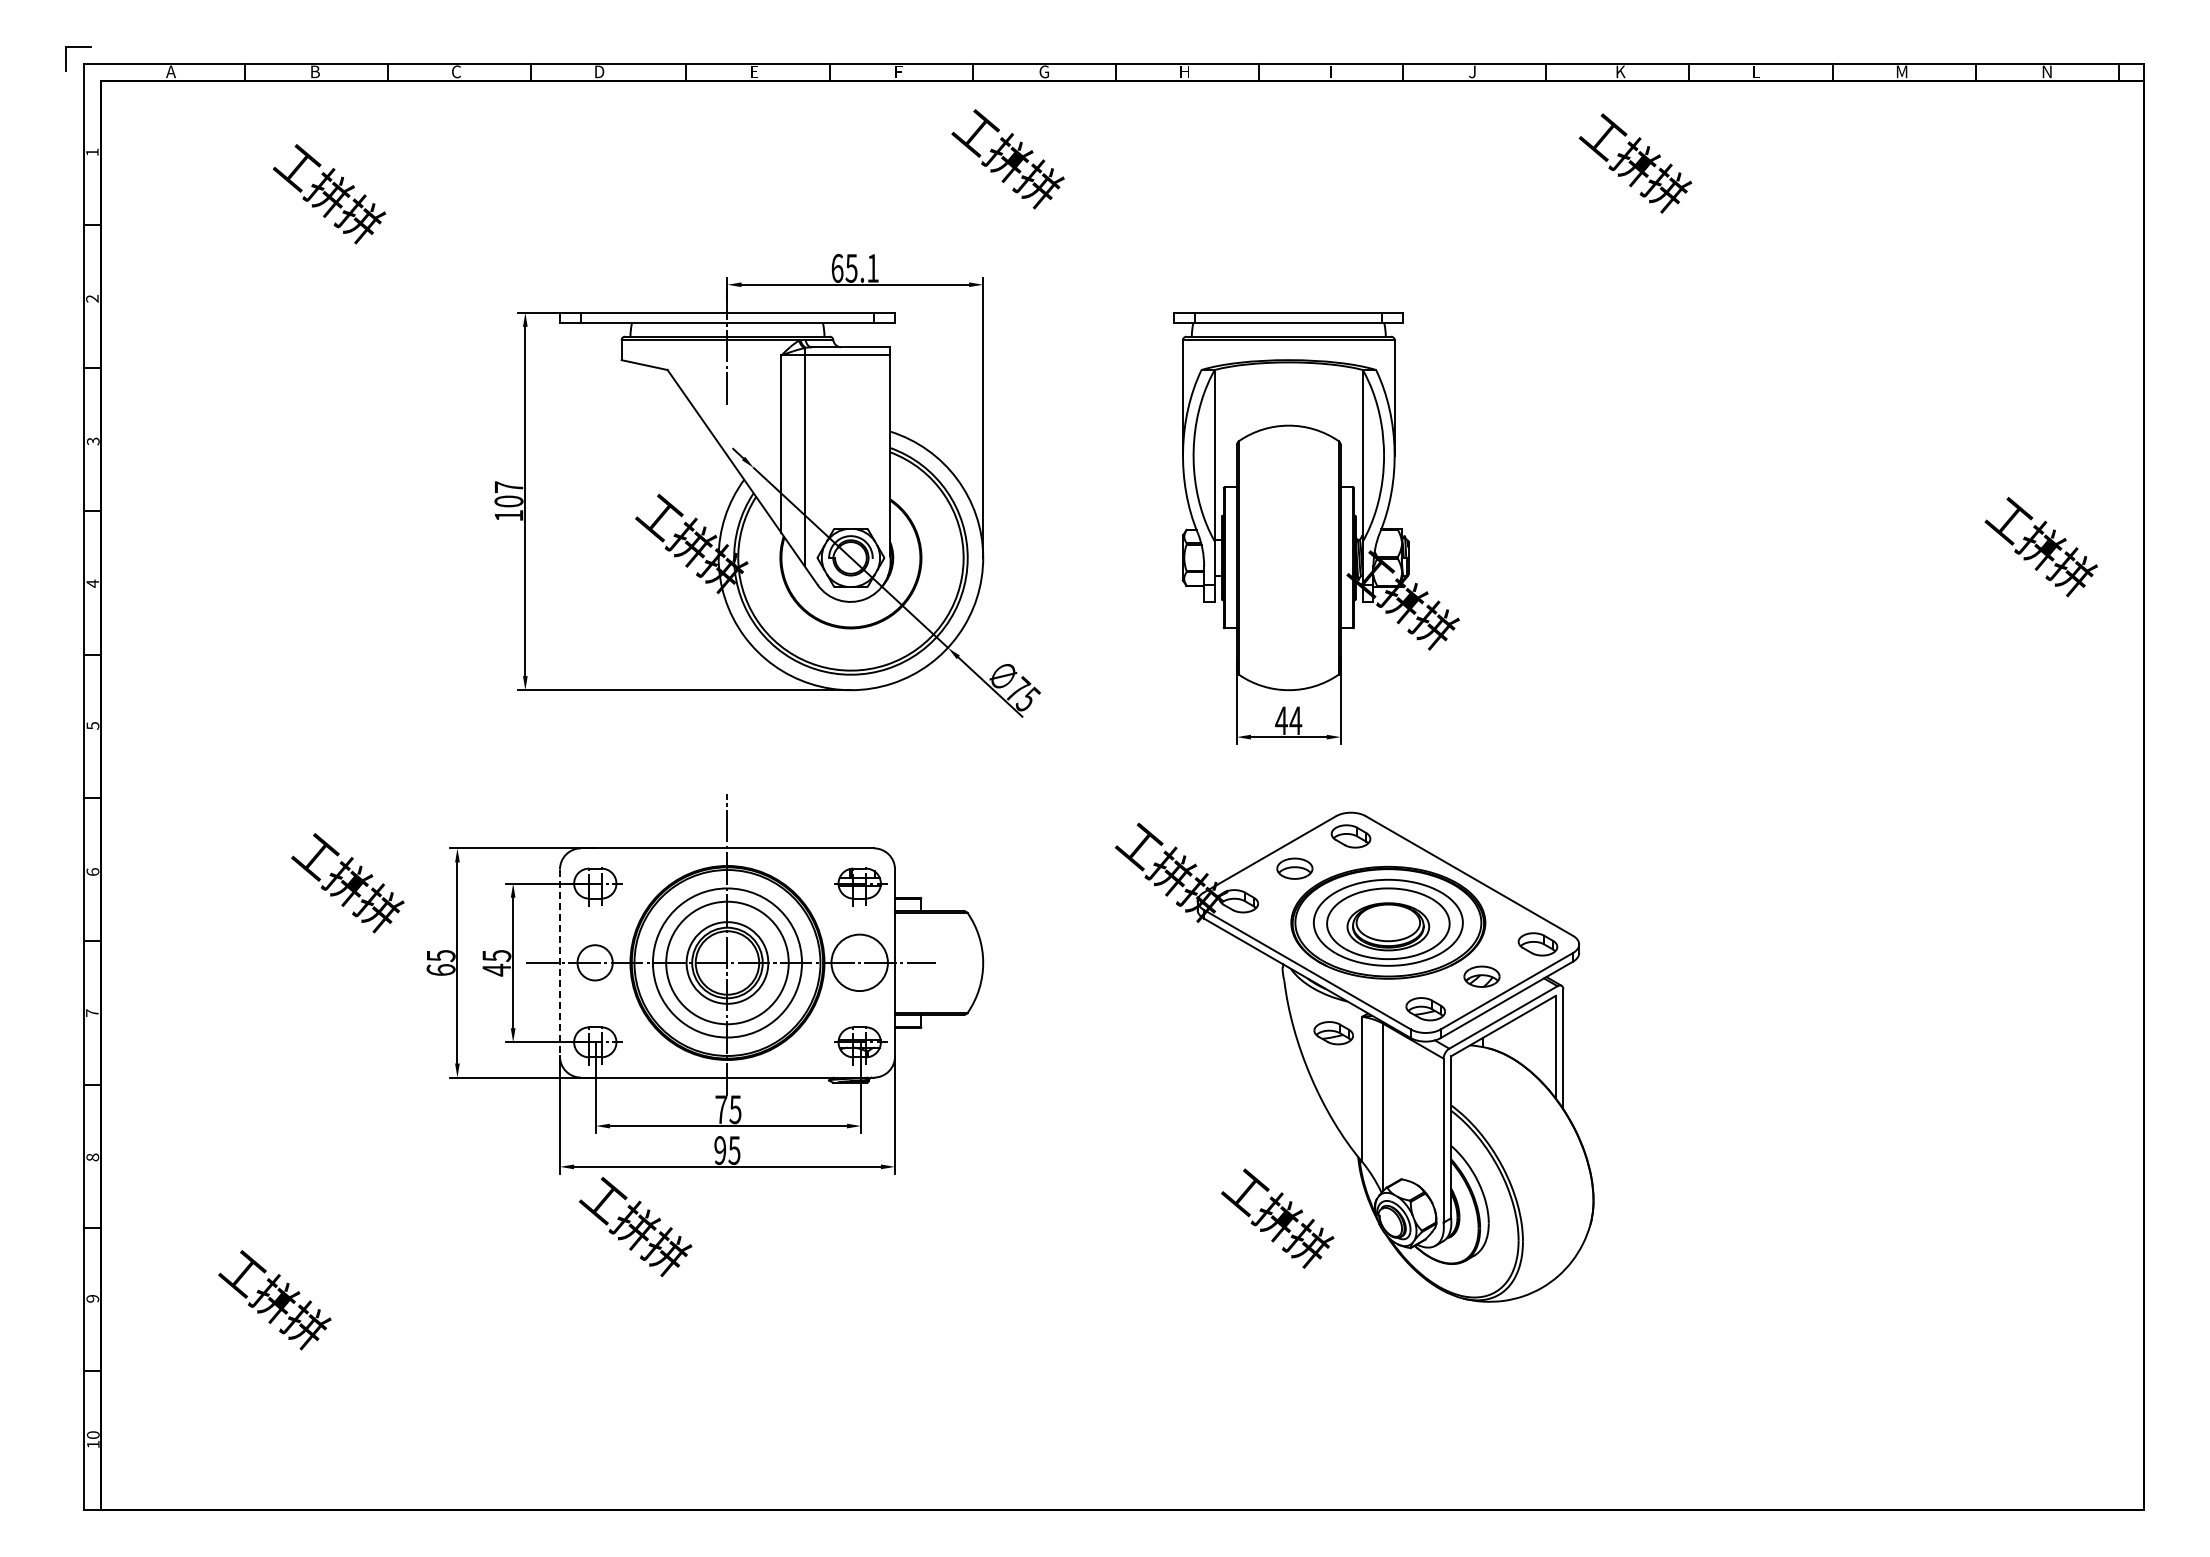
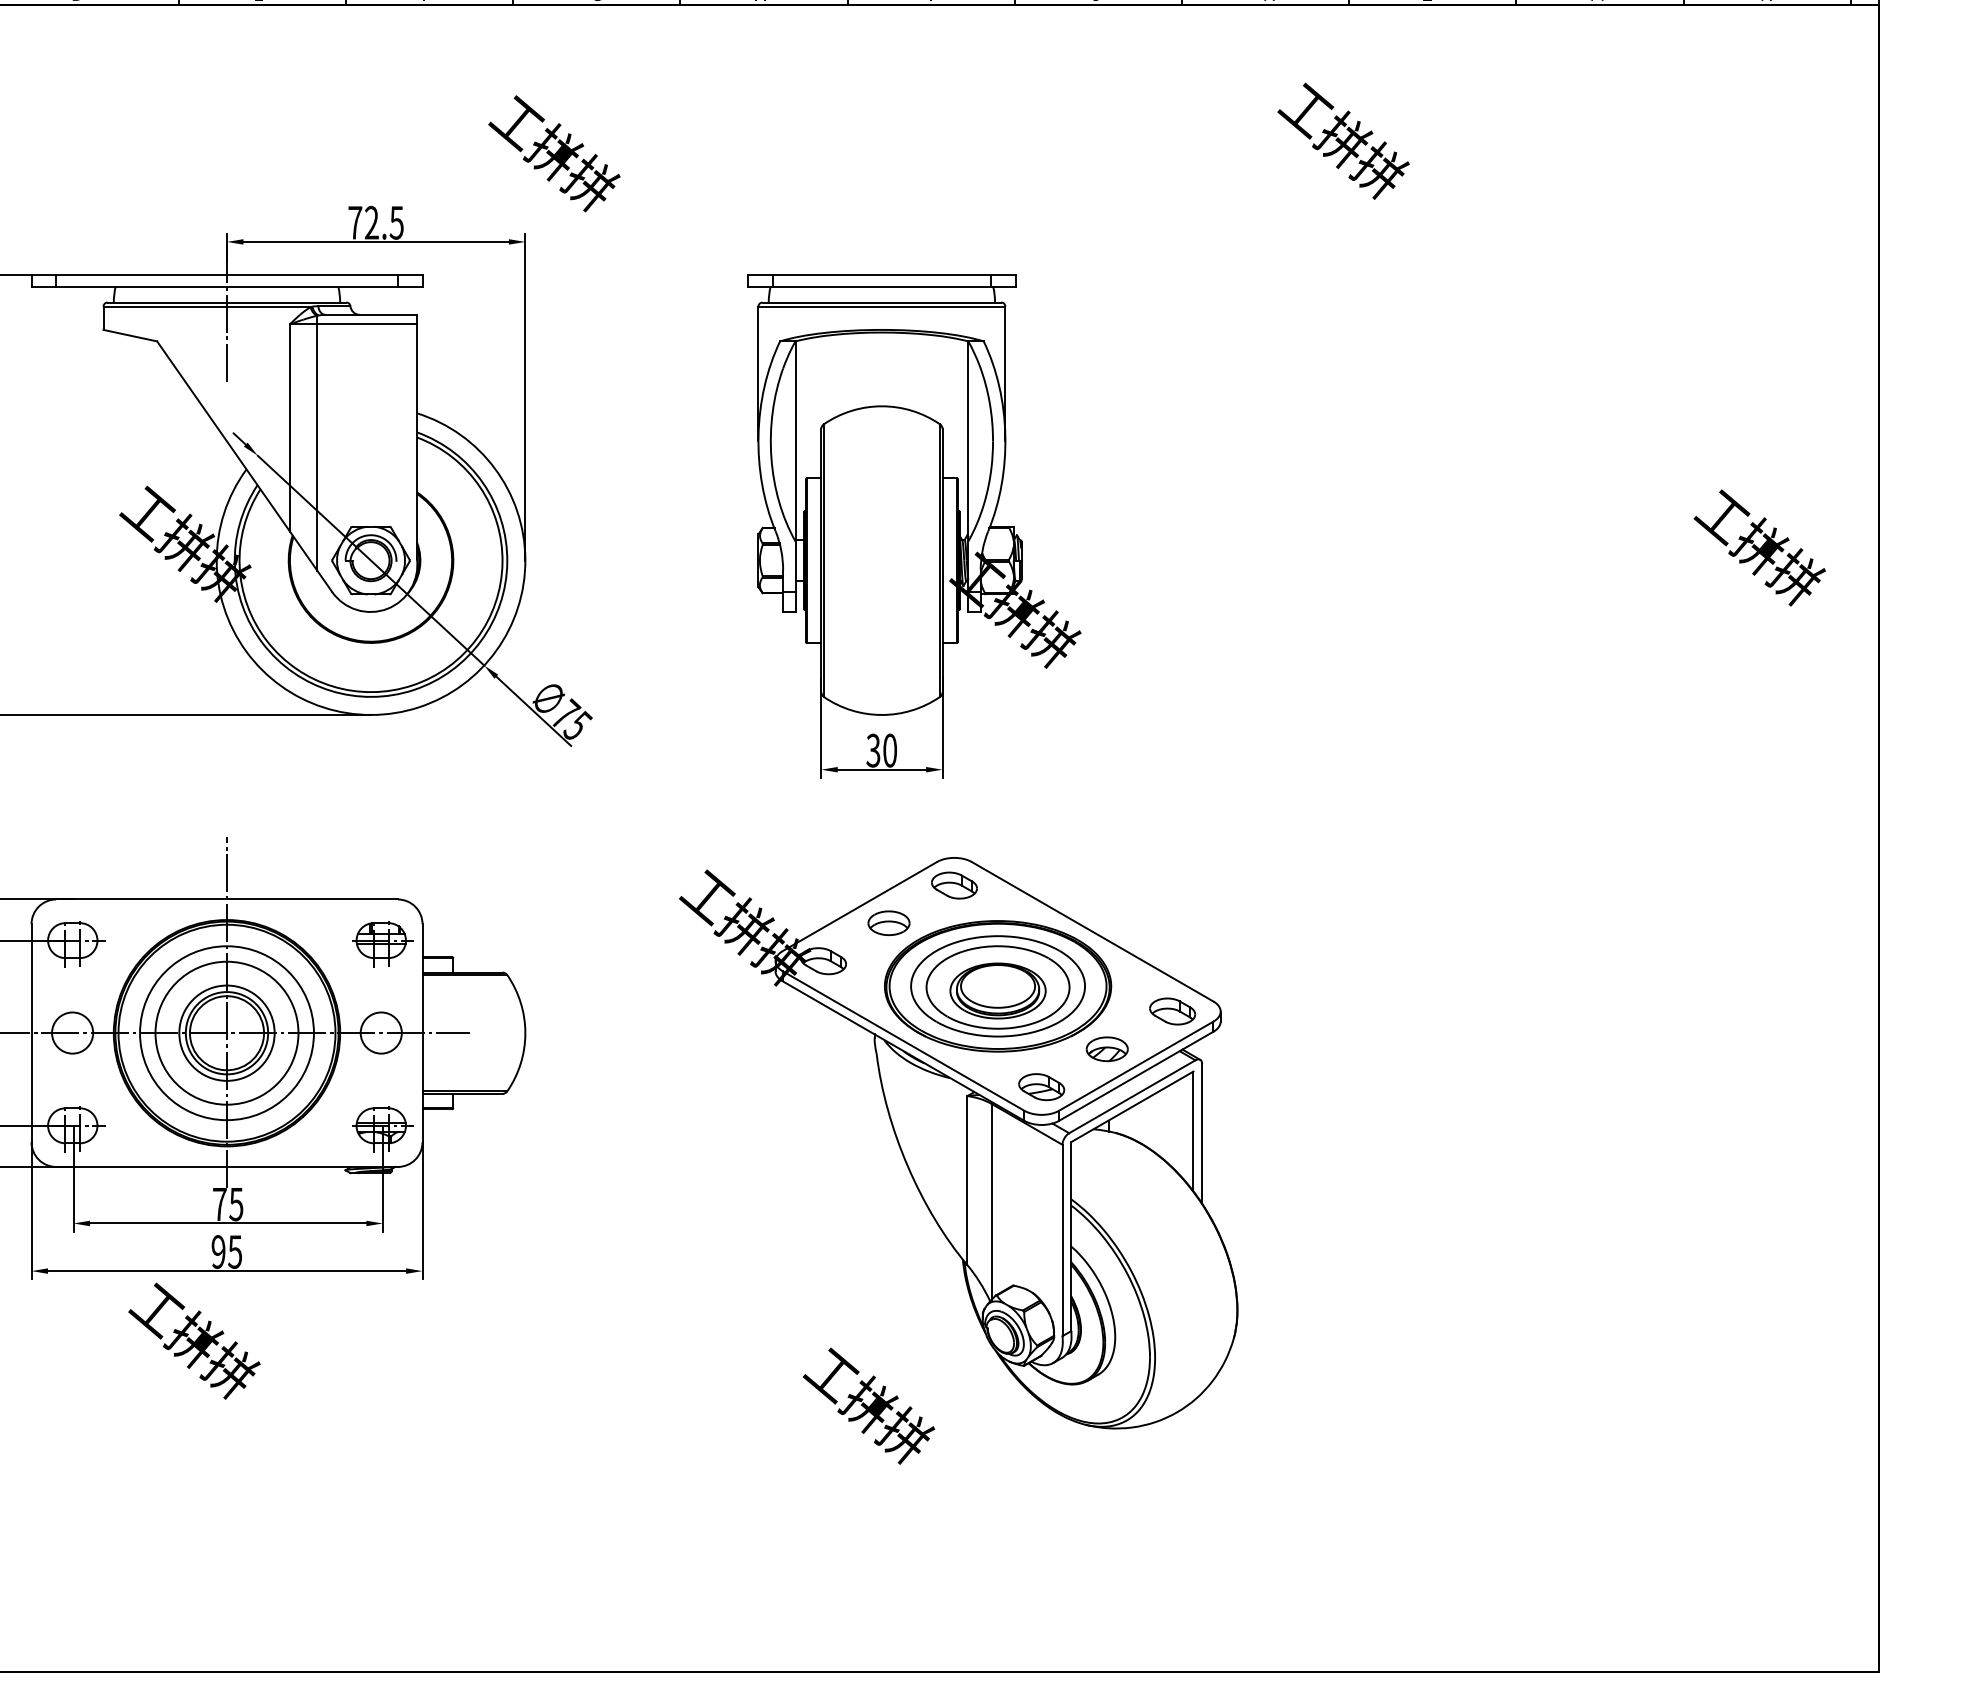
text: (1007, 159) -> (553, 154), moved
text: (1635, 163) -> (1343, 141), moved
text: (854, 267) -> (375, 221), 65.1 -> 72.5
text: (1288, 720) -> (881, 750), 44 -> 30
circle: (859, 962) -> (381, 1032), size x0.62
line: (559, 963) -> (31, 1033), dashed -> solid
part: (1333, 1033) -> (934, 1115), removed
text: (1277, 1218) -> (868, 1405), moved
text: (635, 1227) -> (194, 1341), moved

